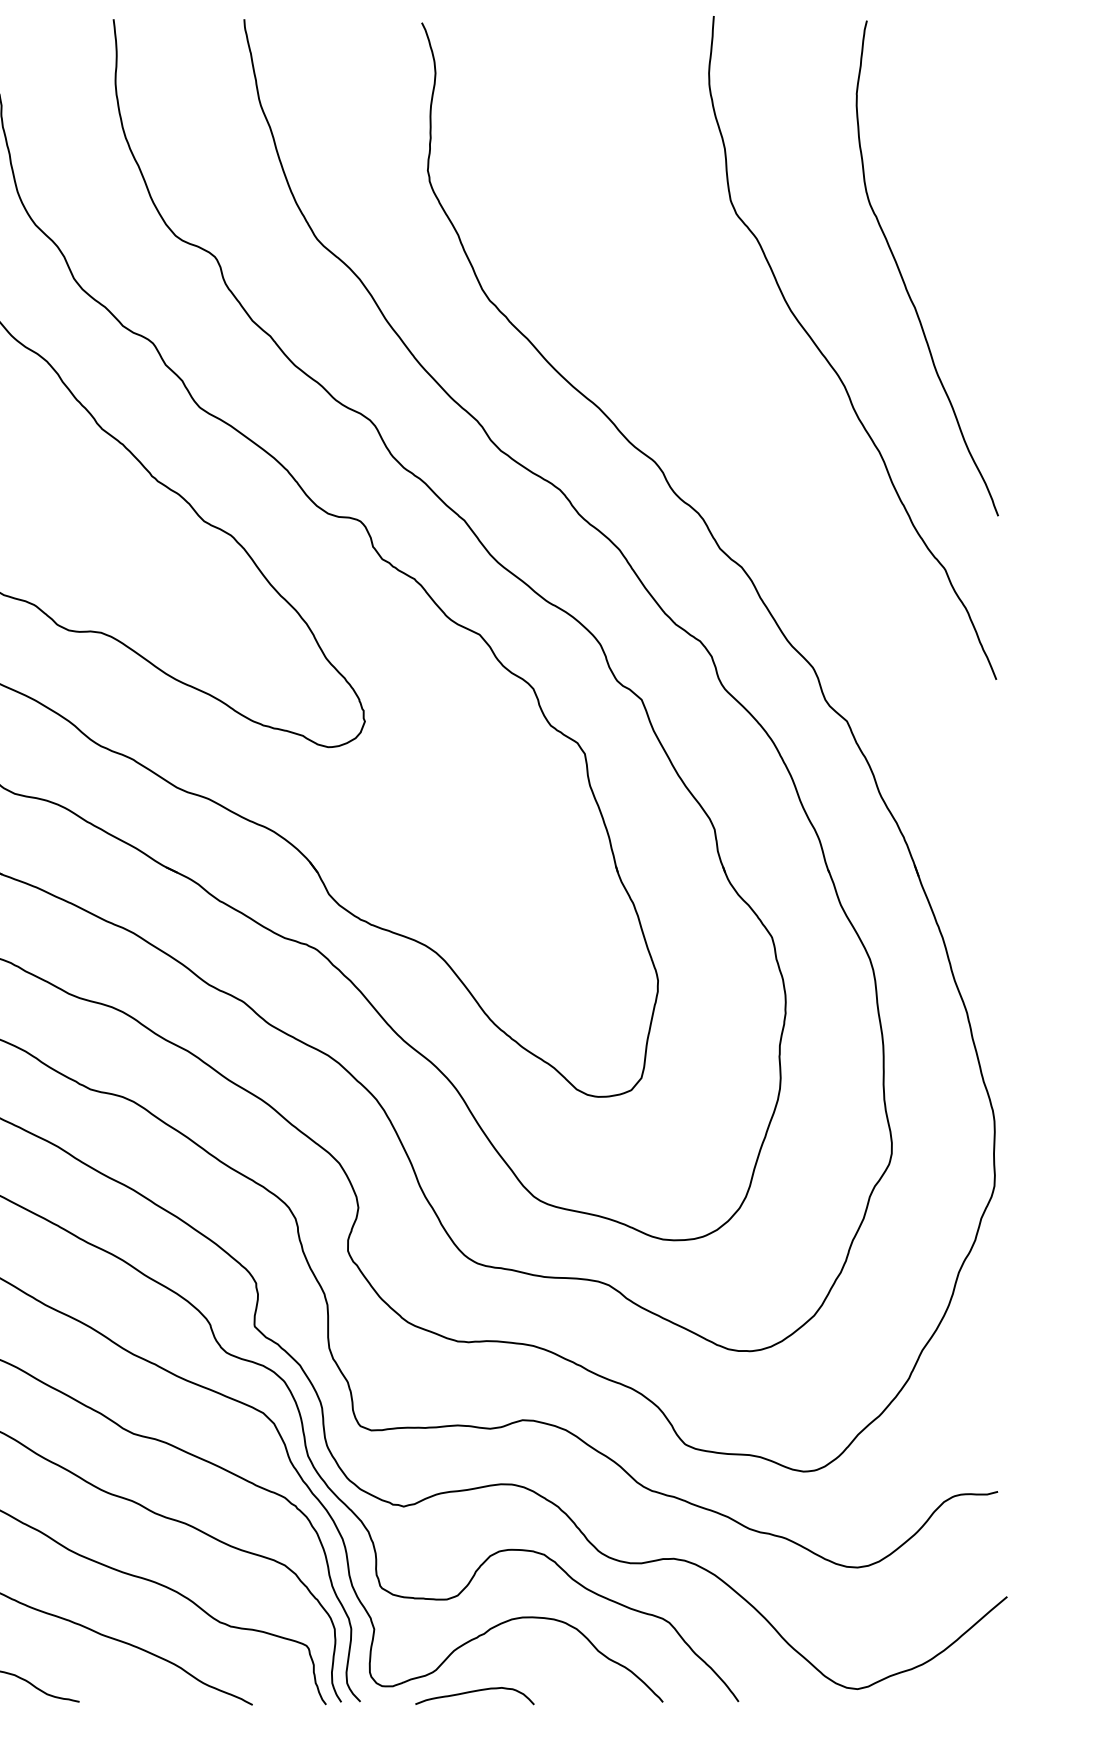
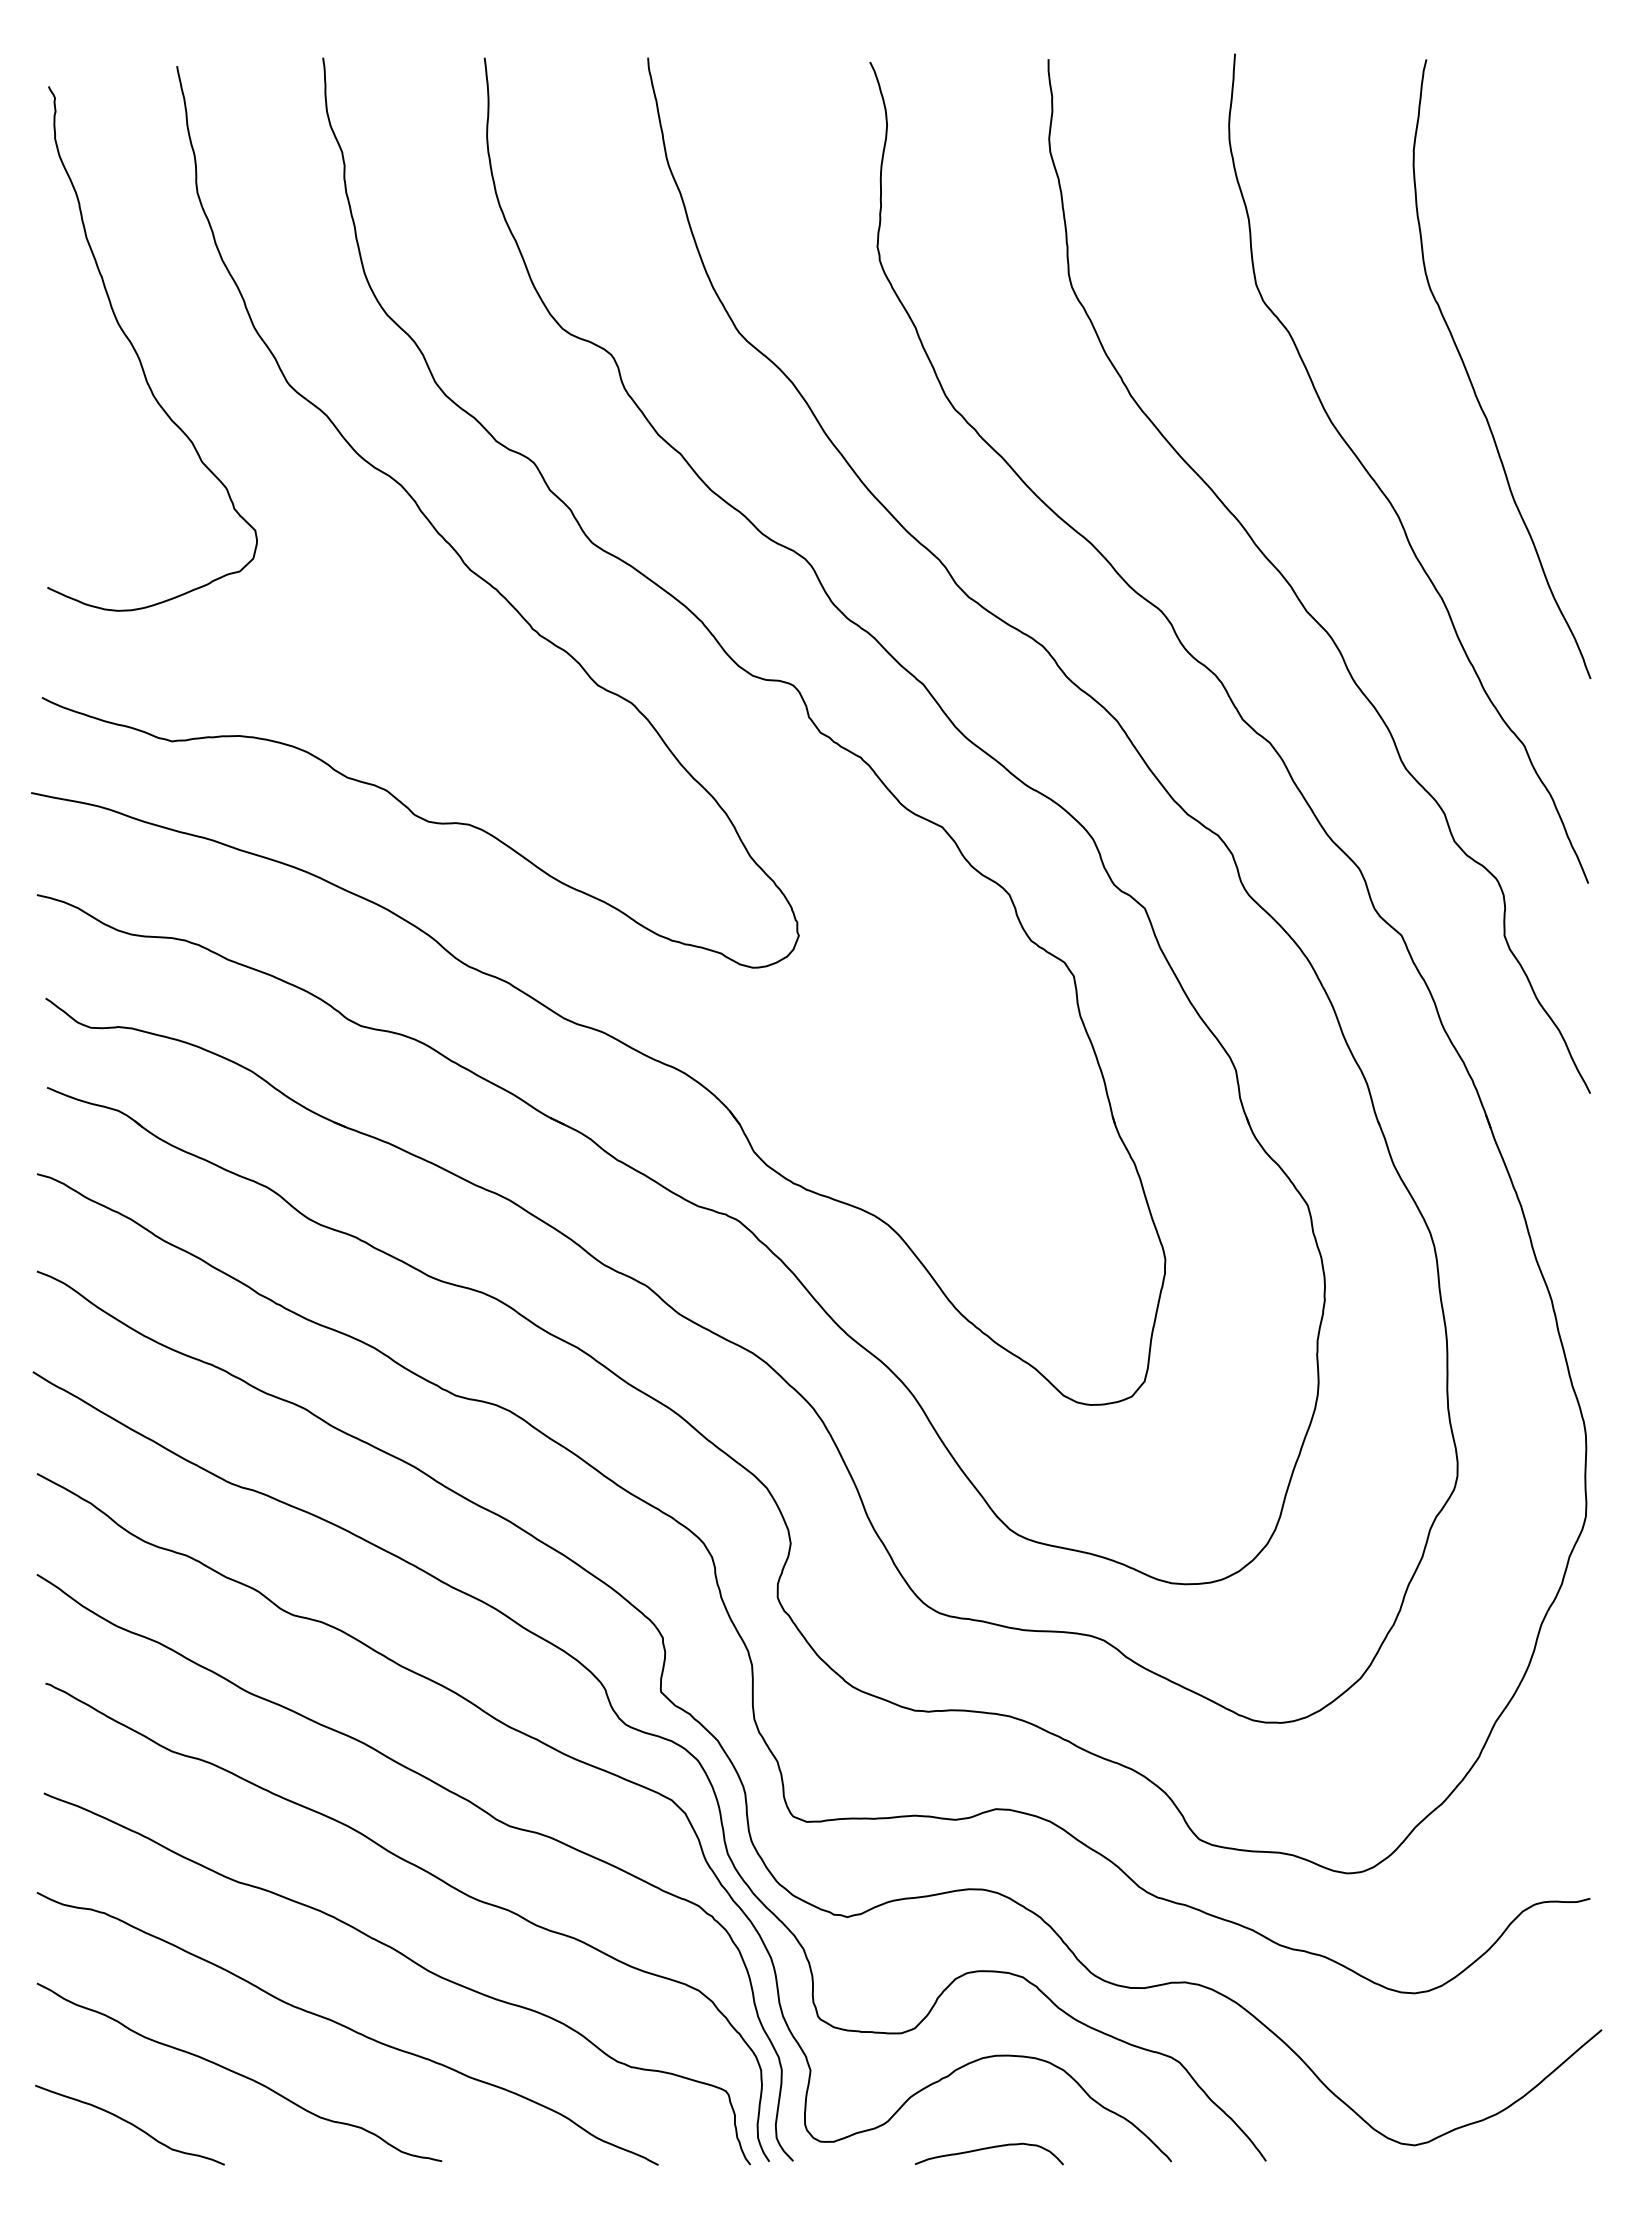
curve: (762, 446) -> (1295, 591), added
curve: (473, 1692) -> (987, 2149), moved

